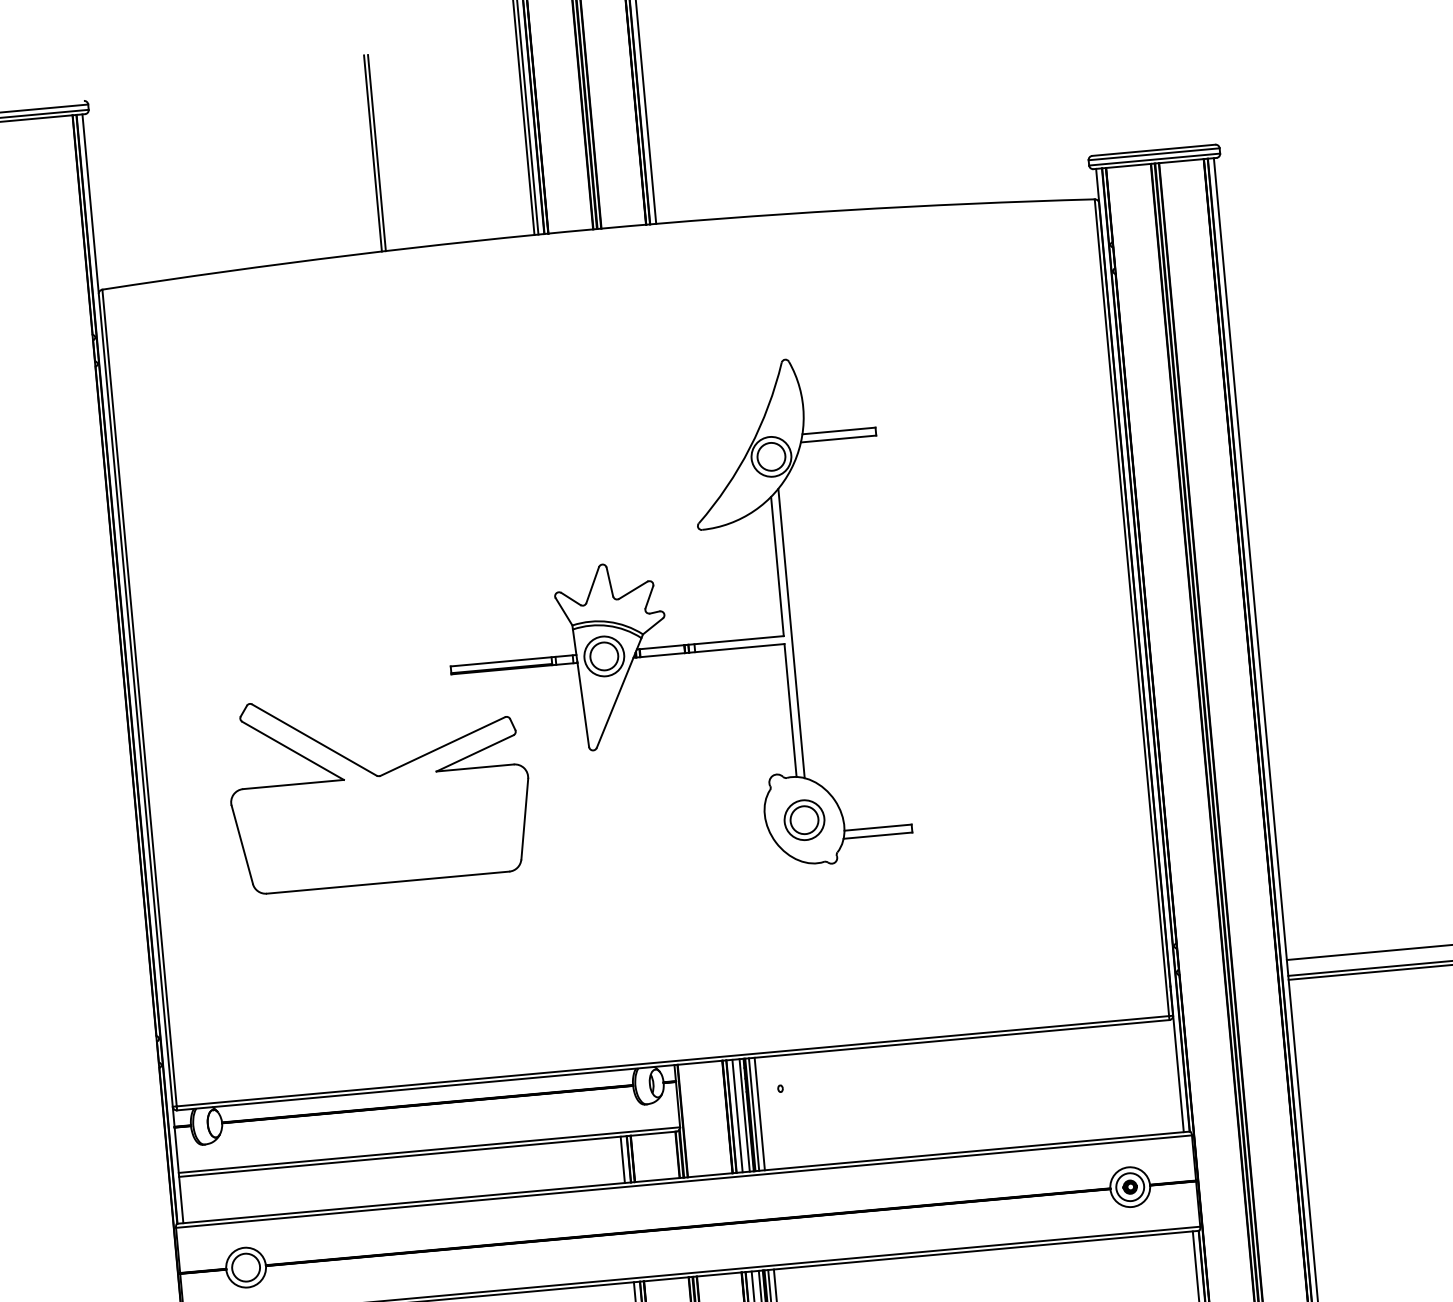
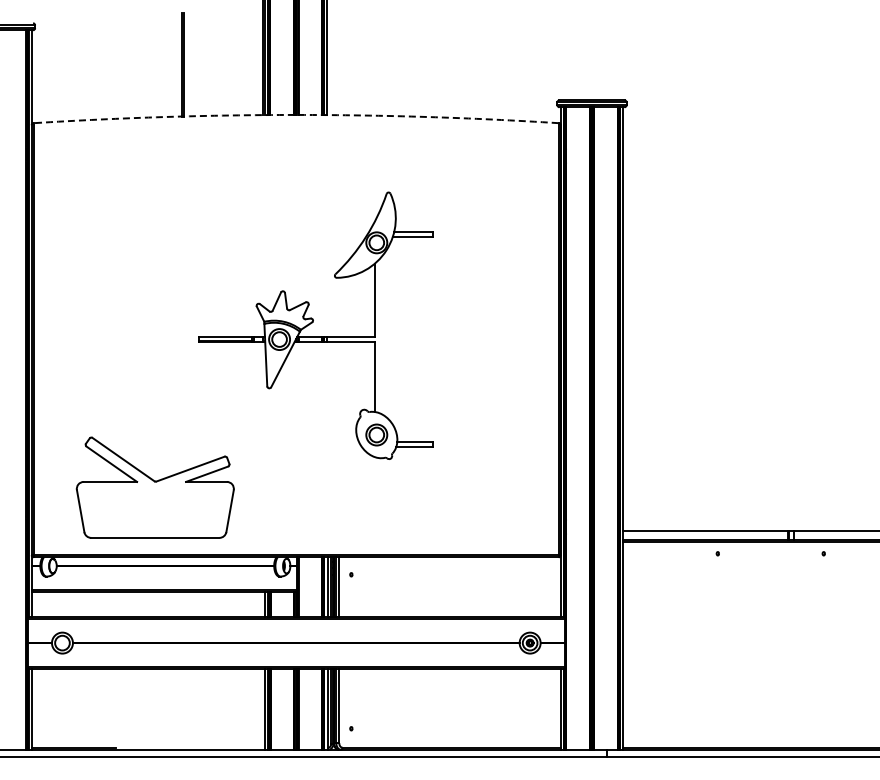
arc: (597, 228) -> (296, 114), solid -> dashed
line: (790, 633) -> (378, 336), removed
part: (377, 787) -> (154, 487), moved

